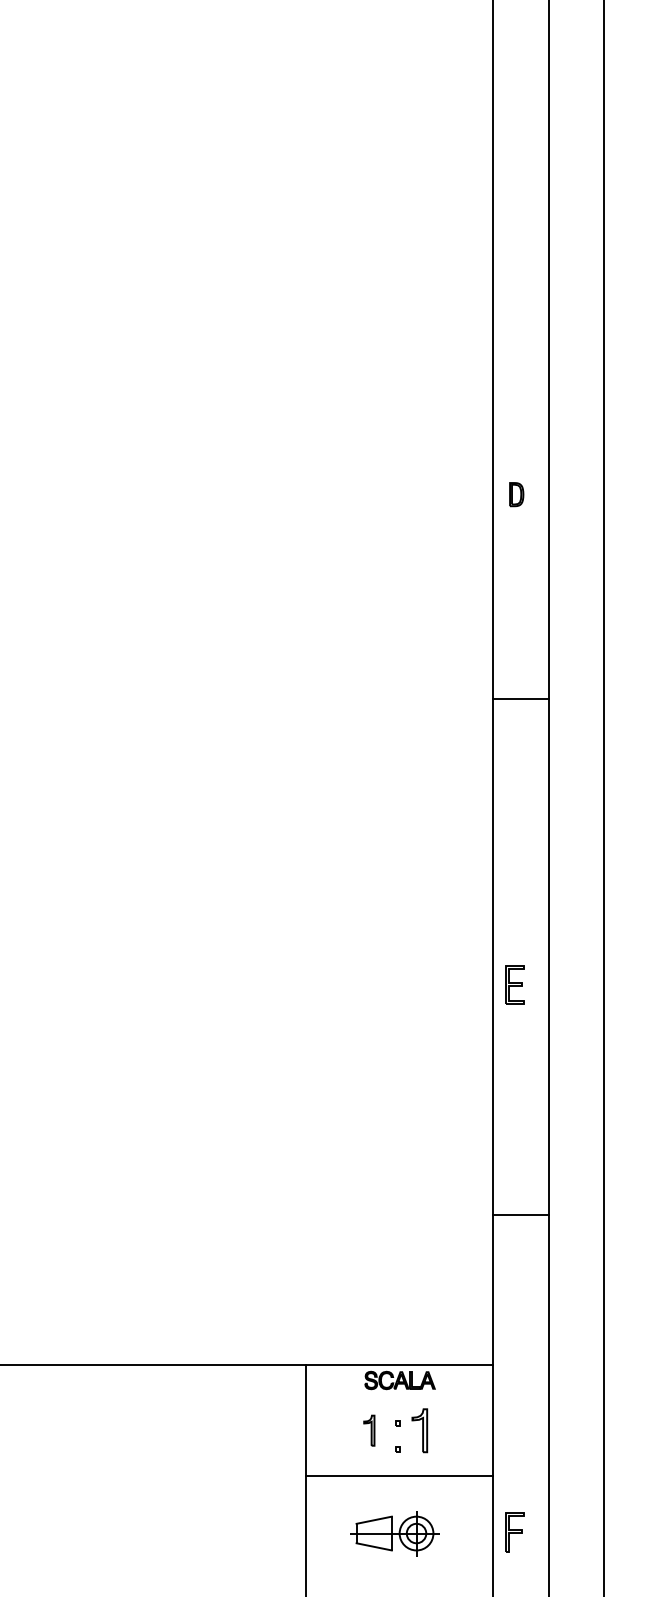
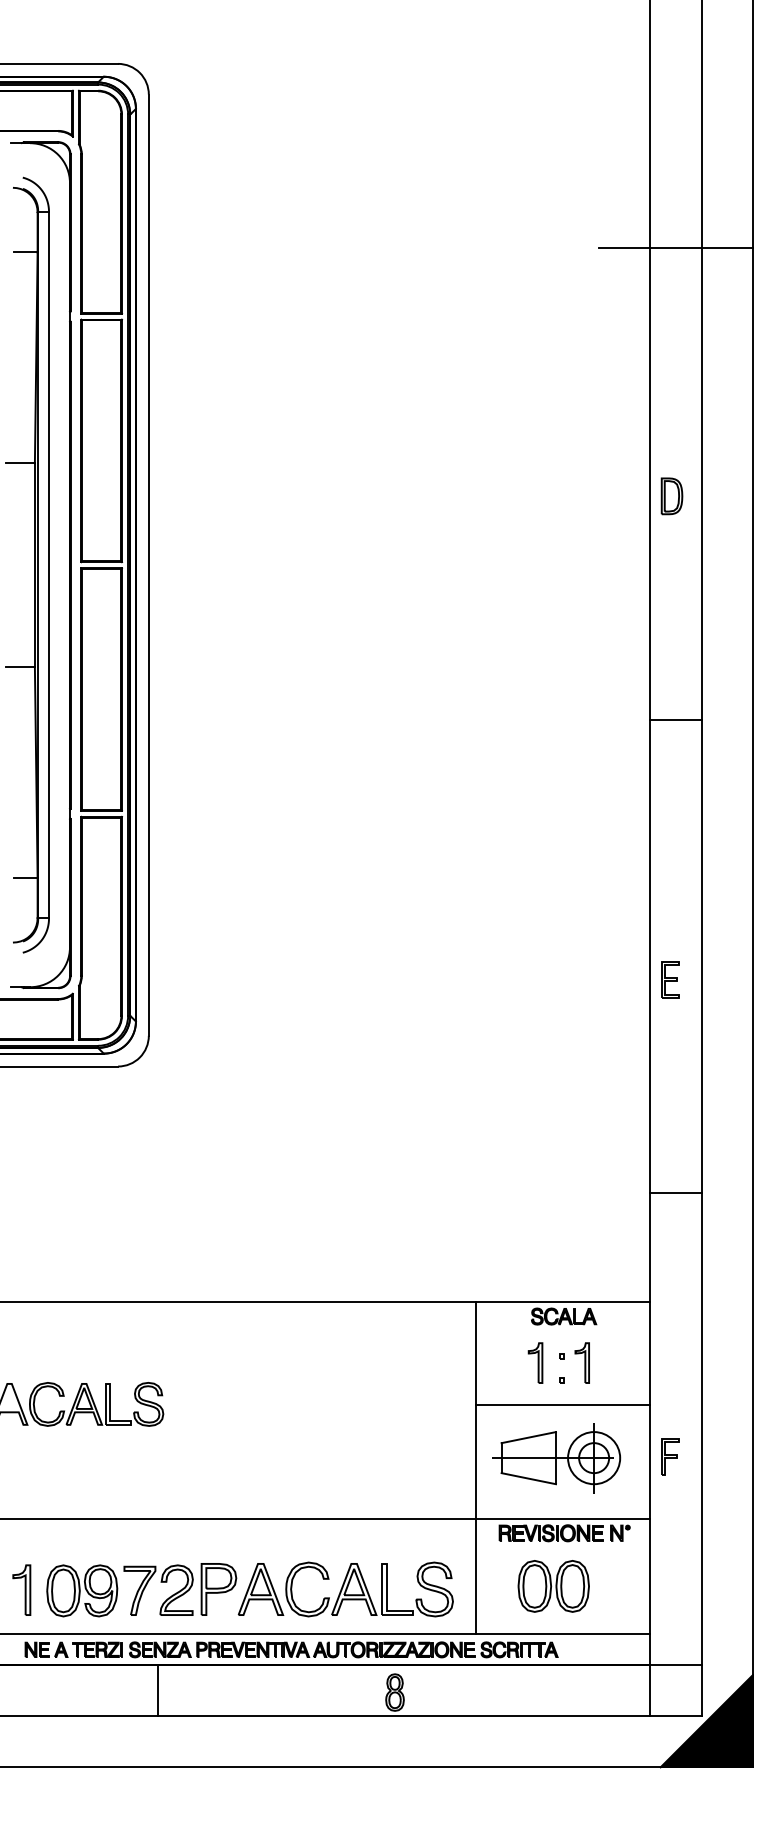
line: (520, 226) -> (675, 248), added
part: (516, 494) -> (671, 496), size x1.67
line: (520, 698) -> (675, 720), moved
part: (515, 984) -> (670, 979), moved
line: (520, 1215) -> (675, 1192), moved
part: (369, 1430) -> (535, 1362), size x1.43
part: (391, 1533) -> (556, 1458), size x1.67

